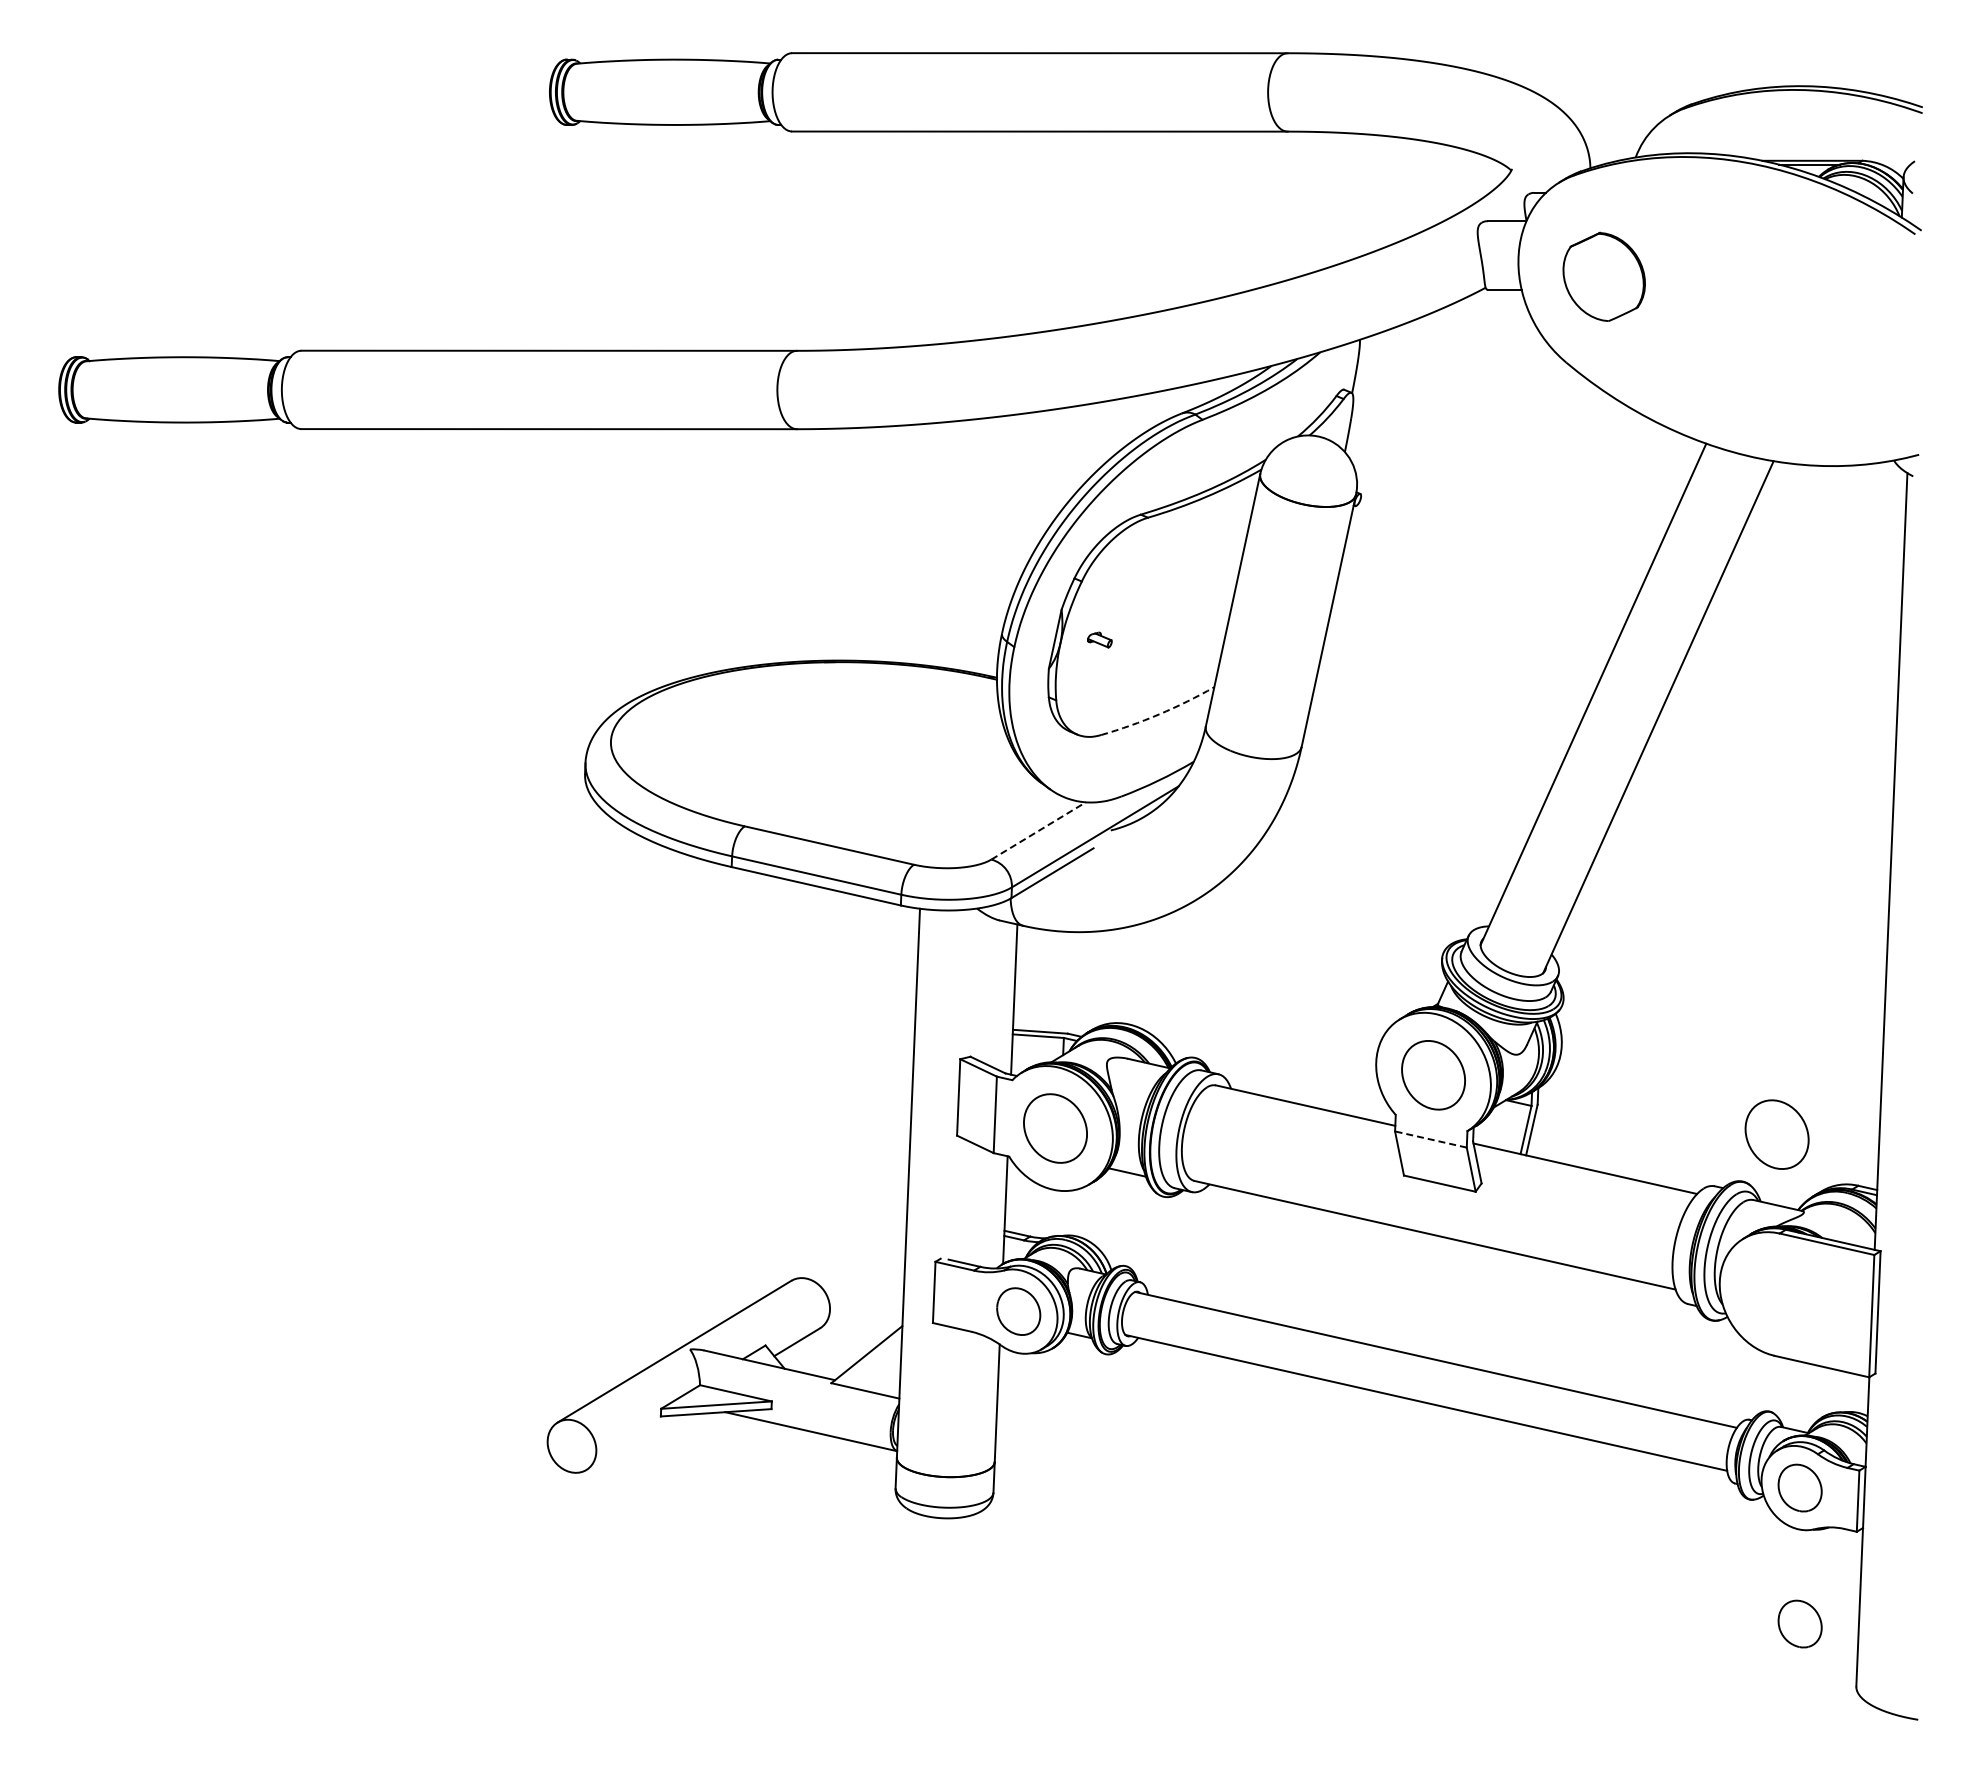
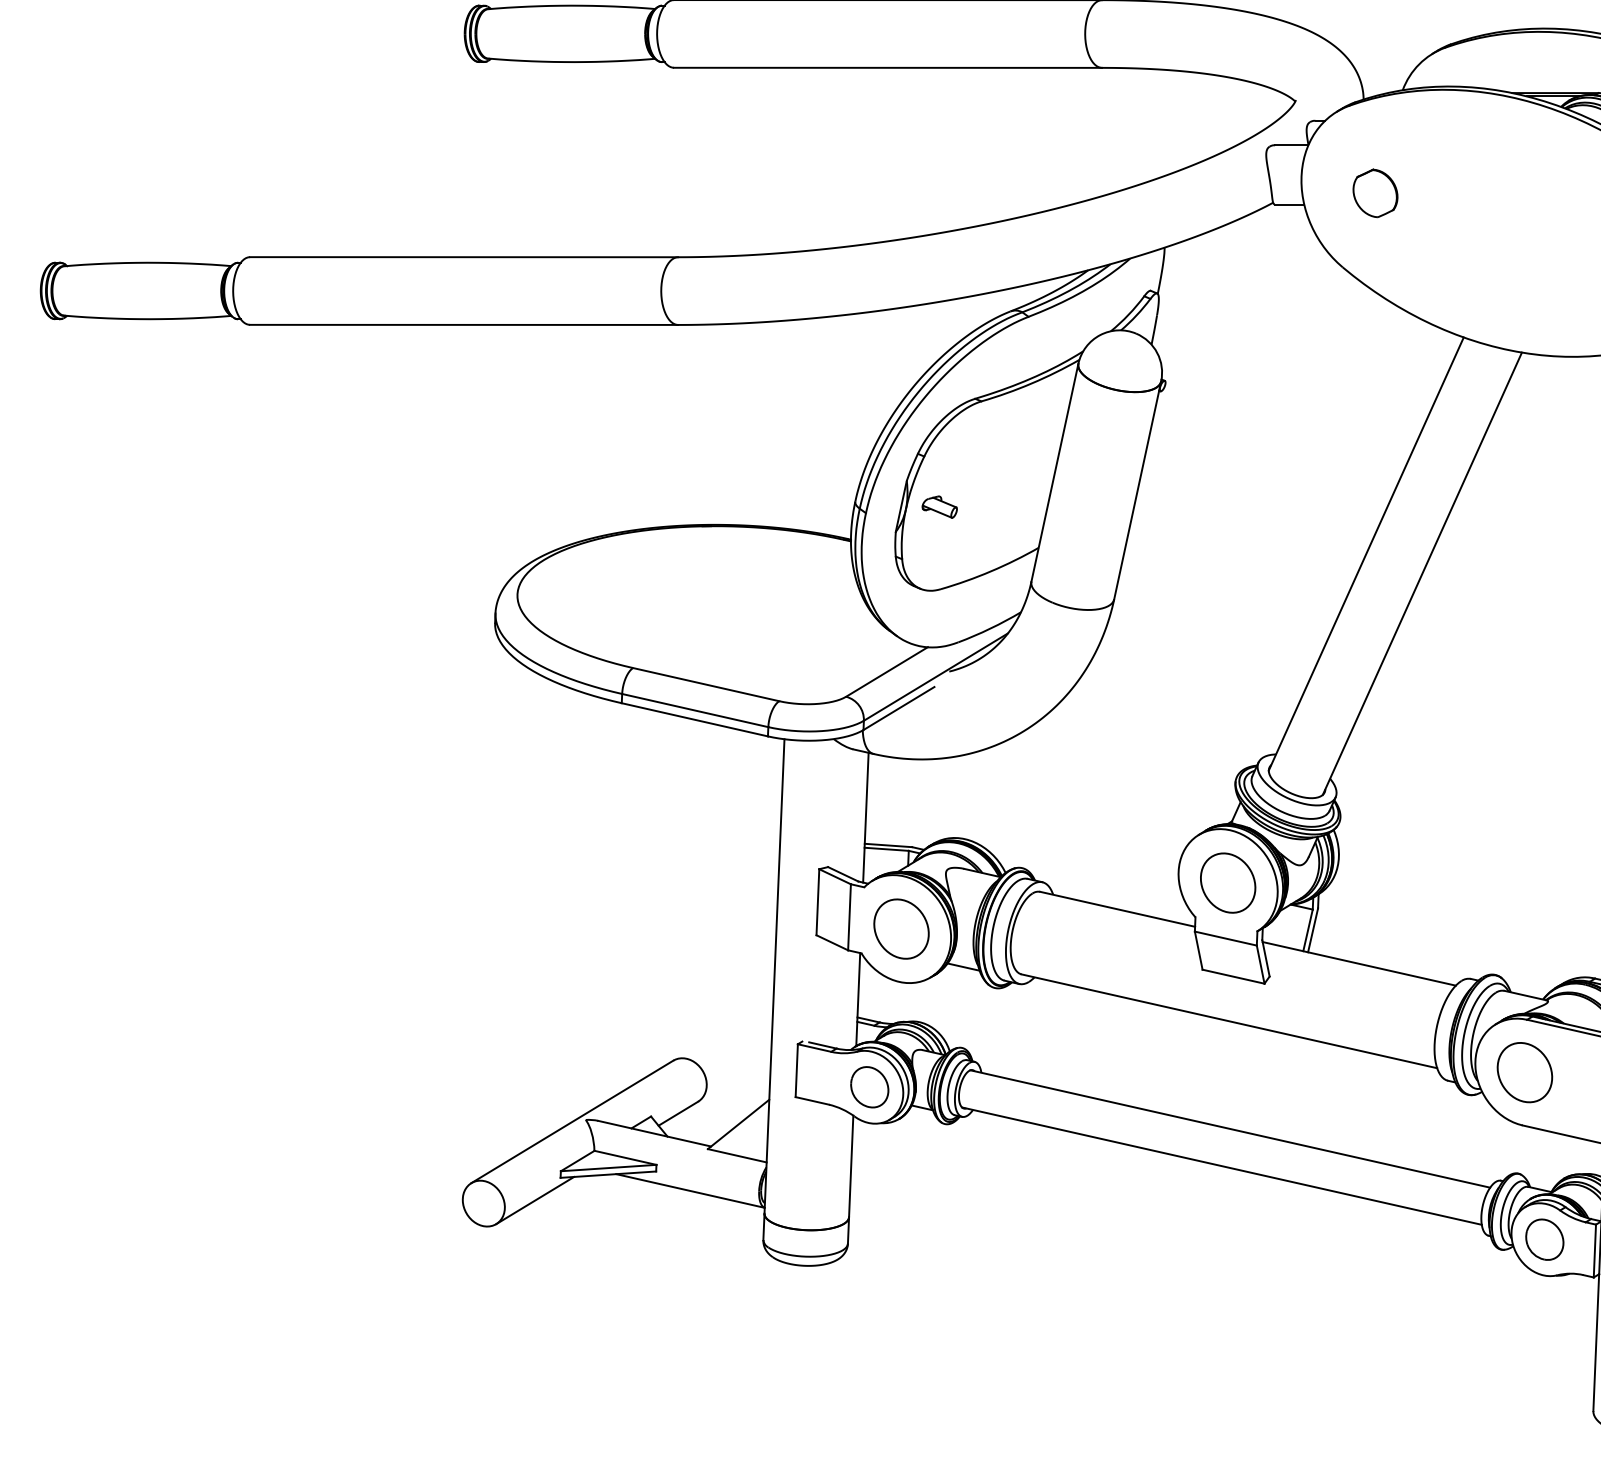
part: (1603, 276) -> (1374, 193), size x0.62
part: (1099, 639) -> (939, 506), size x1.67
arc: (1159, 714) -> (991, 571), dashed -> solid
line: (1039, 830) -> (887, 671), dashed -> solid
part: (1776, 1134) -> (1524, 1072), moved
line: (1430, 1139) -> (1225, 938), dashed -> solid
line: (631, 1442) -> (535, 1200), added
part: (1799, 1623) -> (1544, 1356), removed

